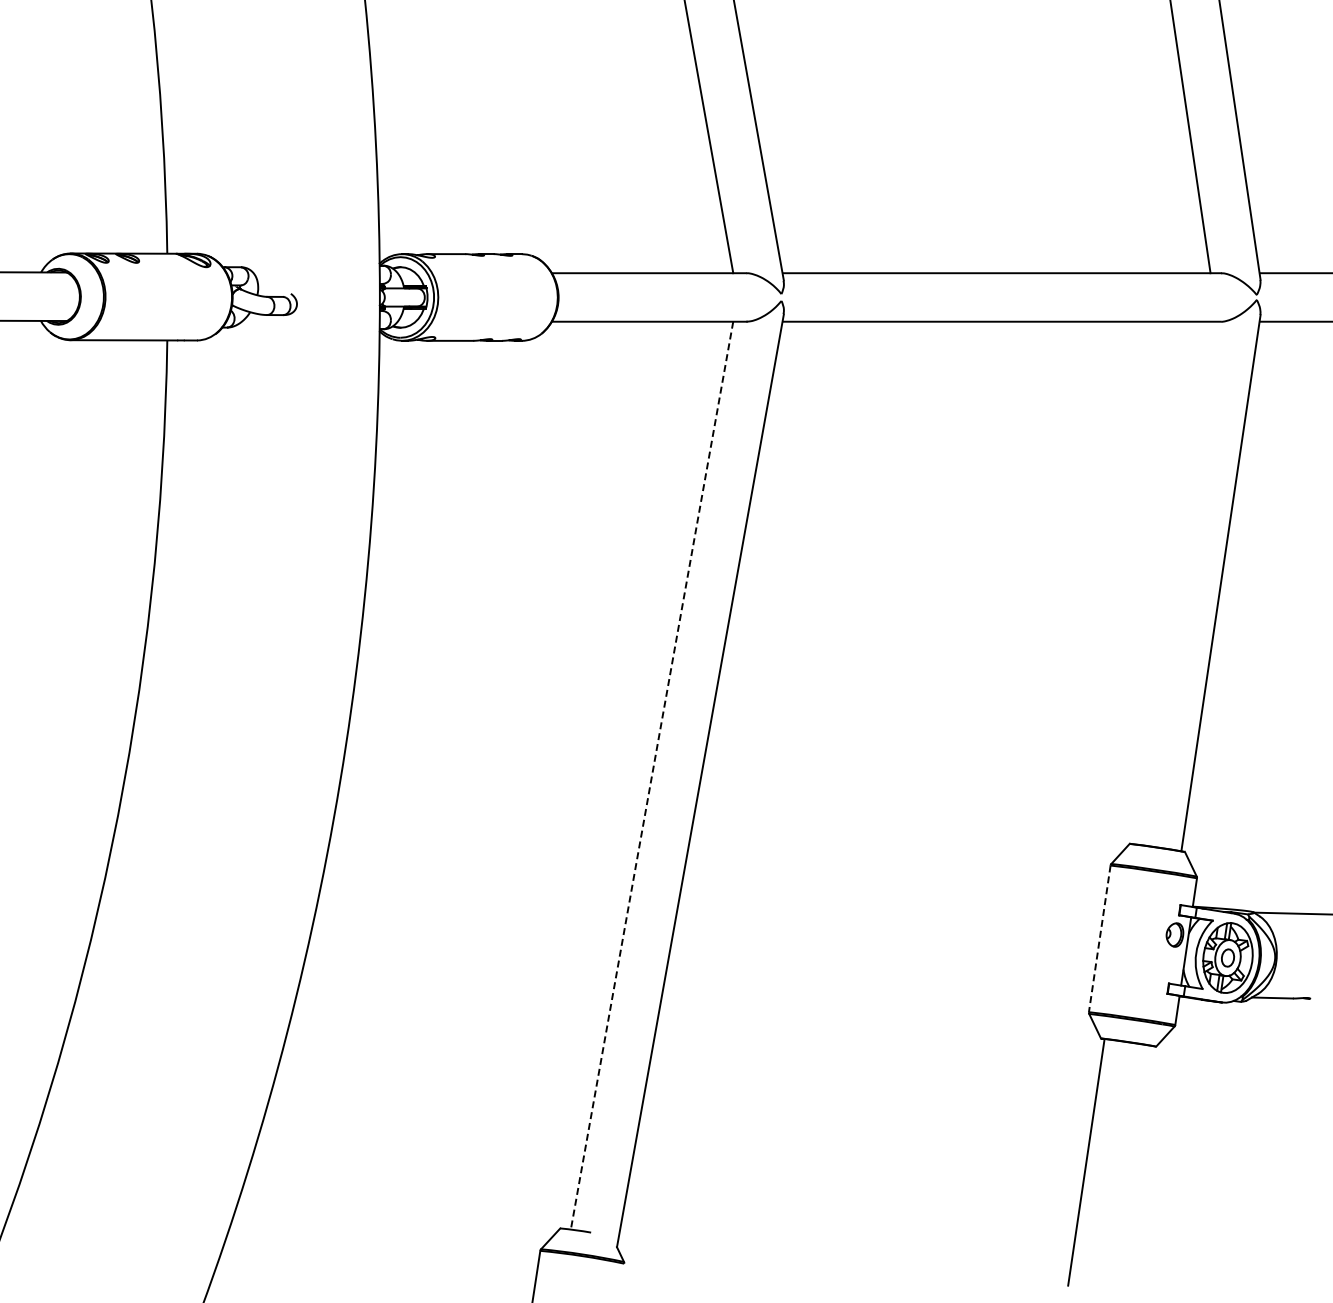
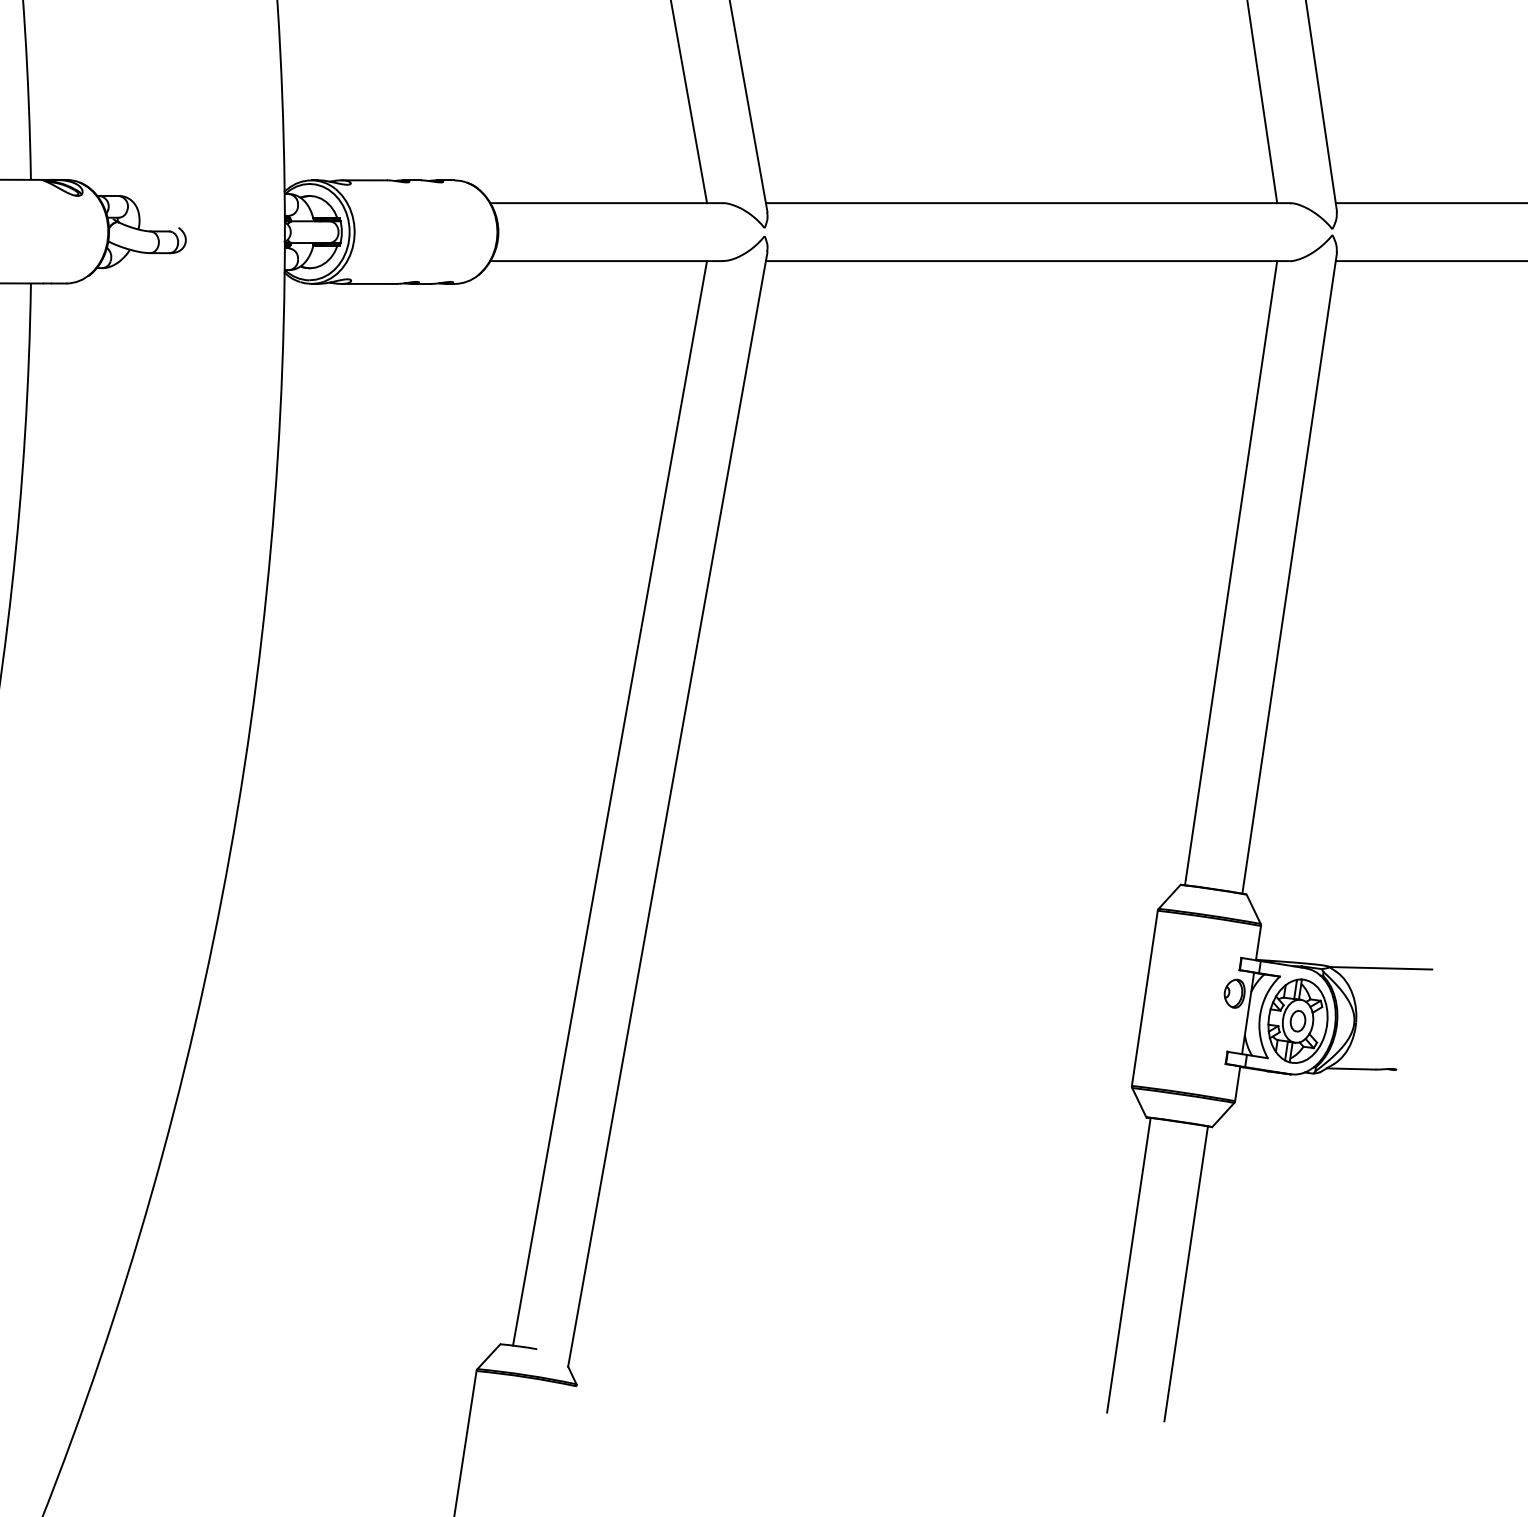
line: (1171, 582) -> (1230, 572), added
line: (651, 776) -> (609, 804), dashed -> solid
line: (1099, 939) -> (1144, 999), dashed -> solid
line: (1134, 1169) -> (1186, 1273), added

